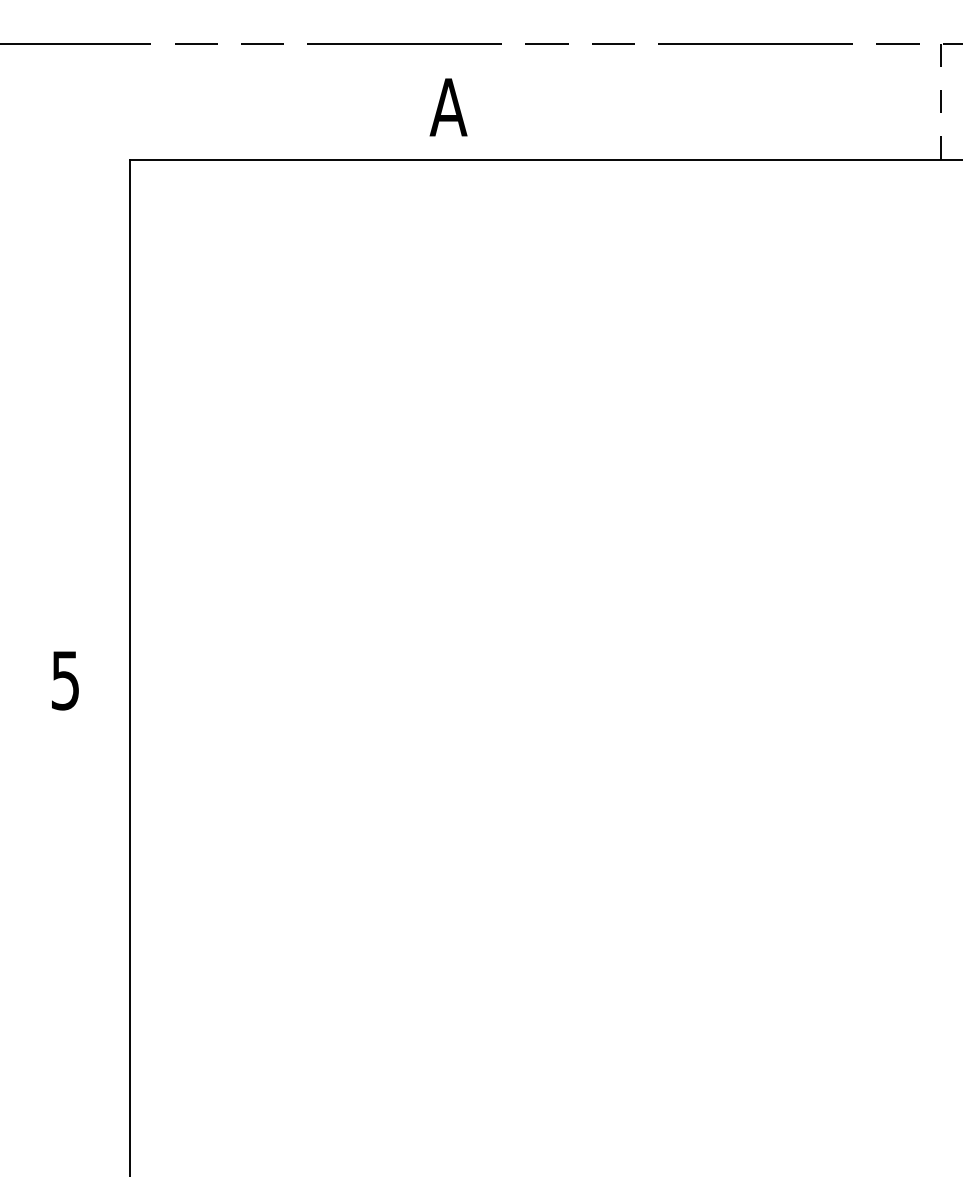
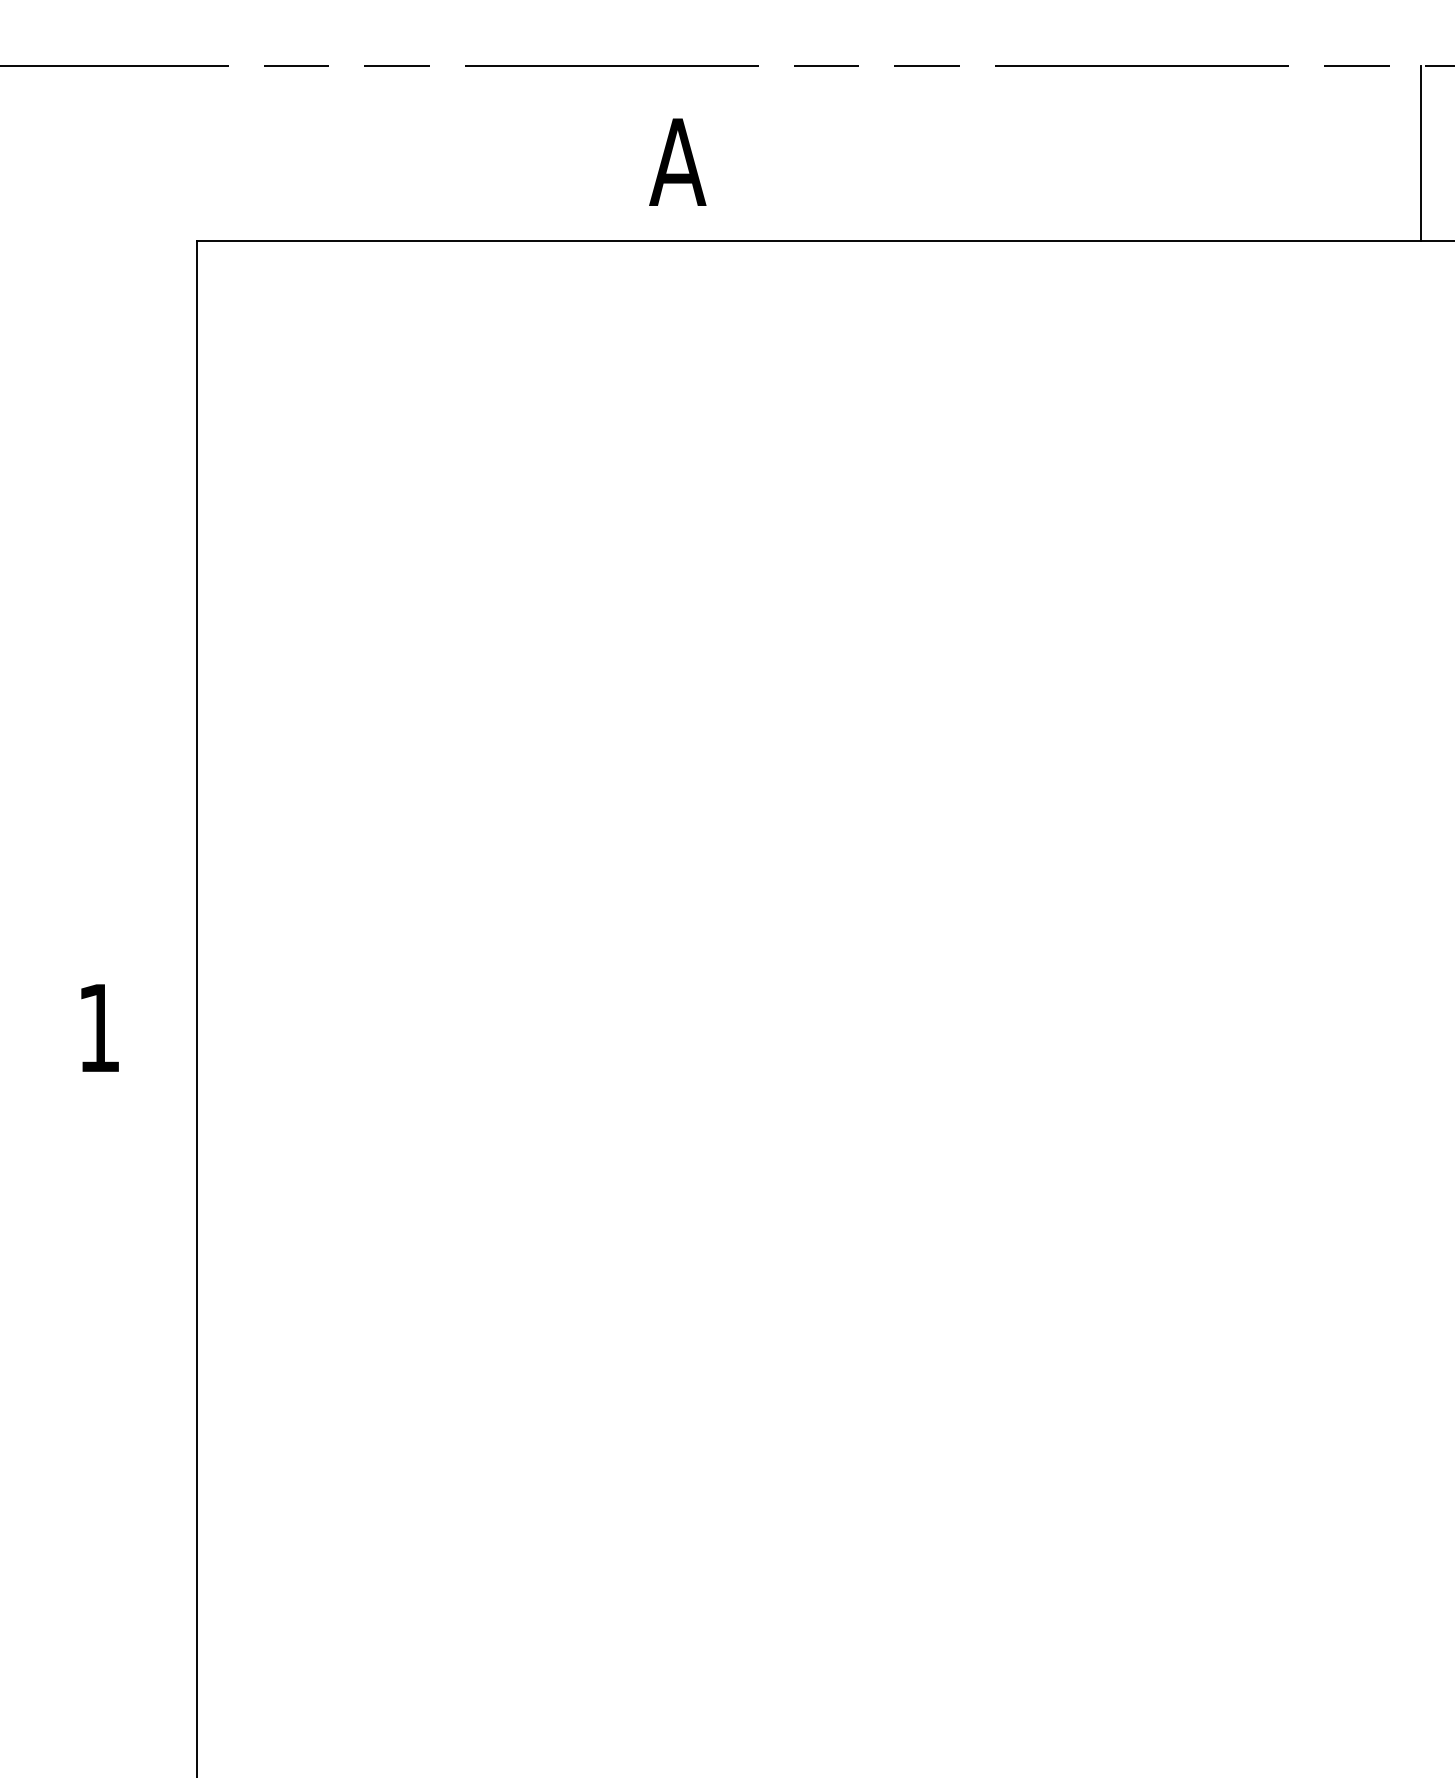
line: (940, 101) -> (1420, 153), dashed -> solid
text: (65, 680) -> (99, 1027), 5 -> 1

